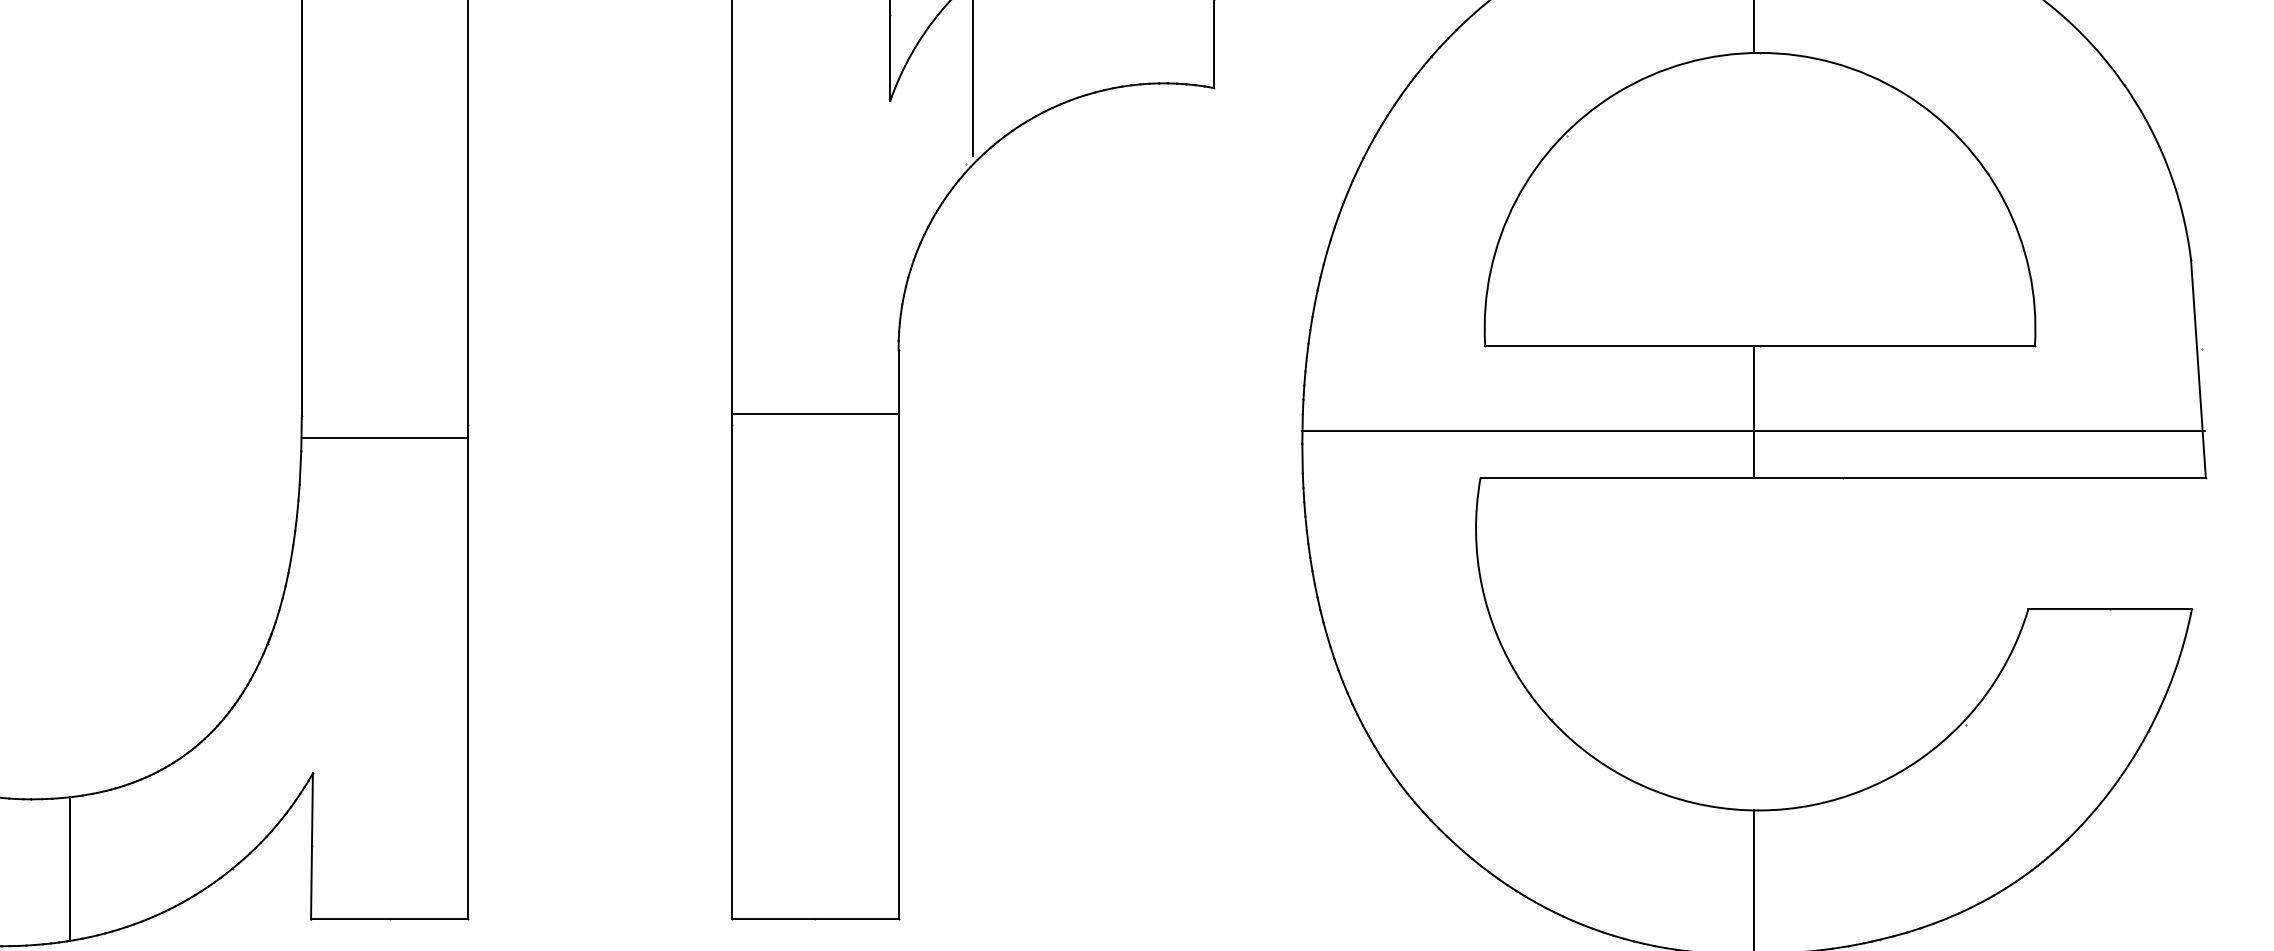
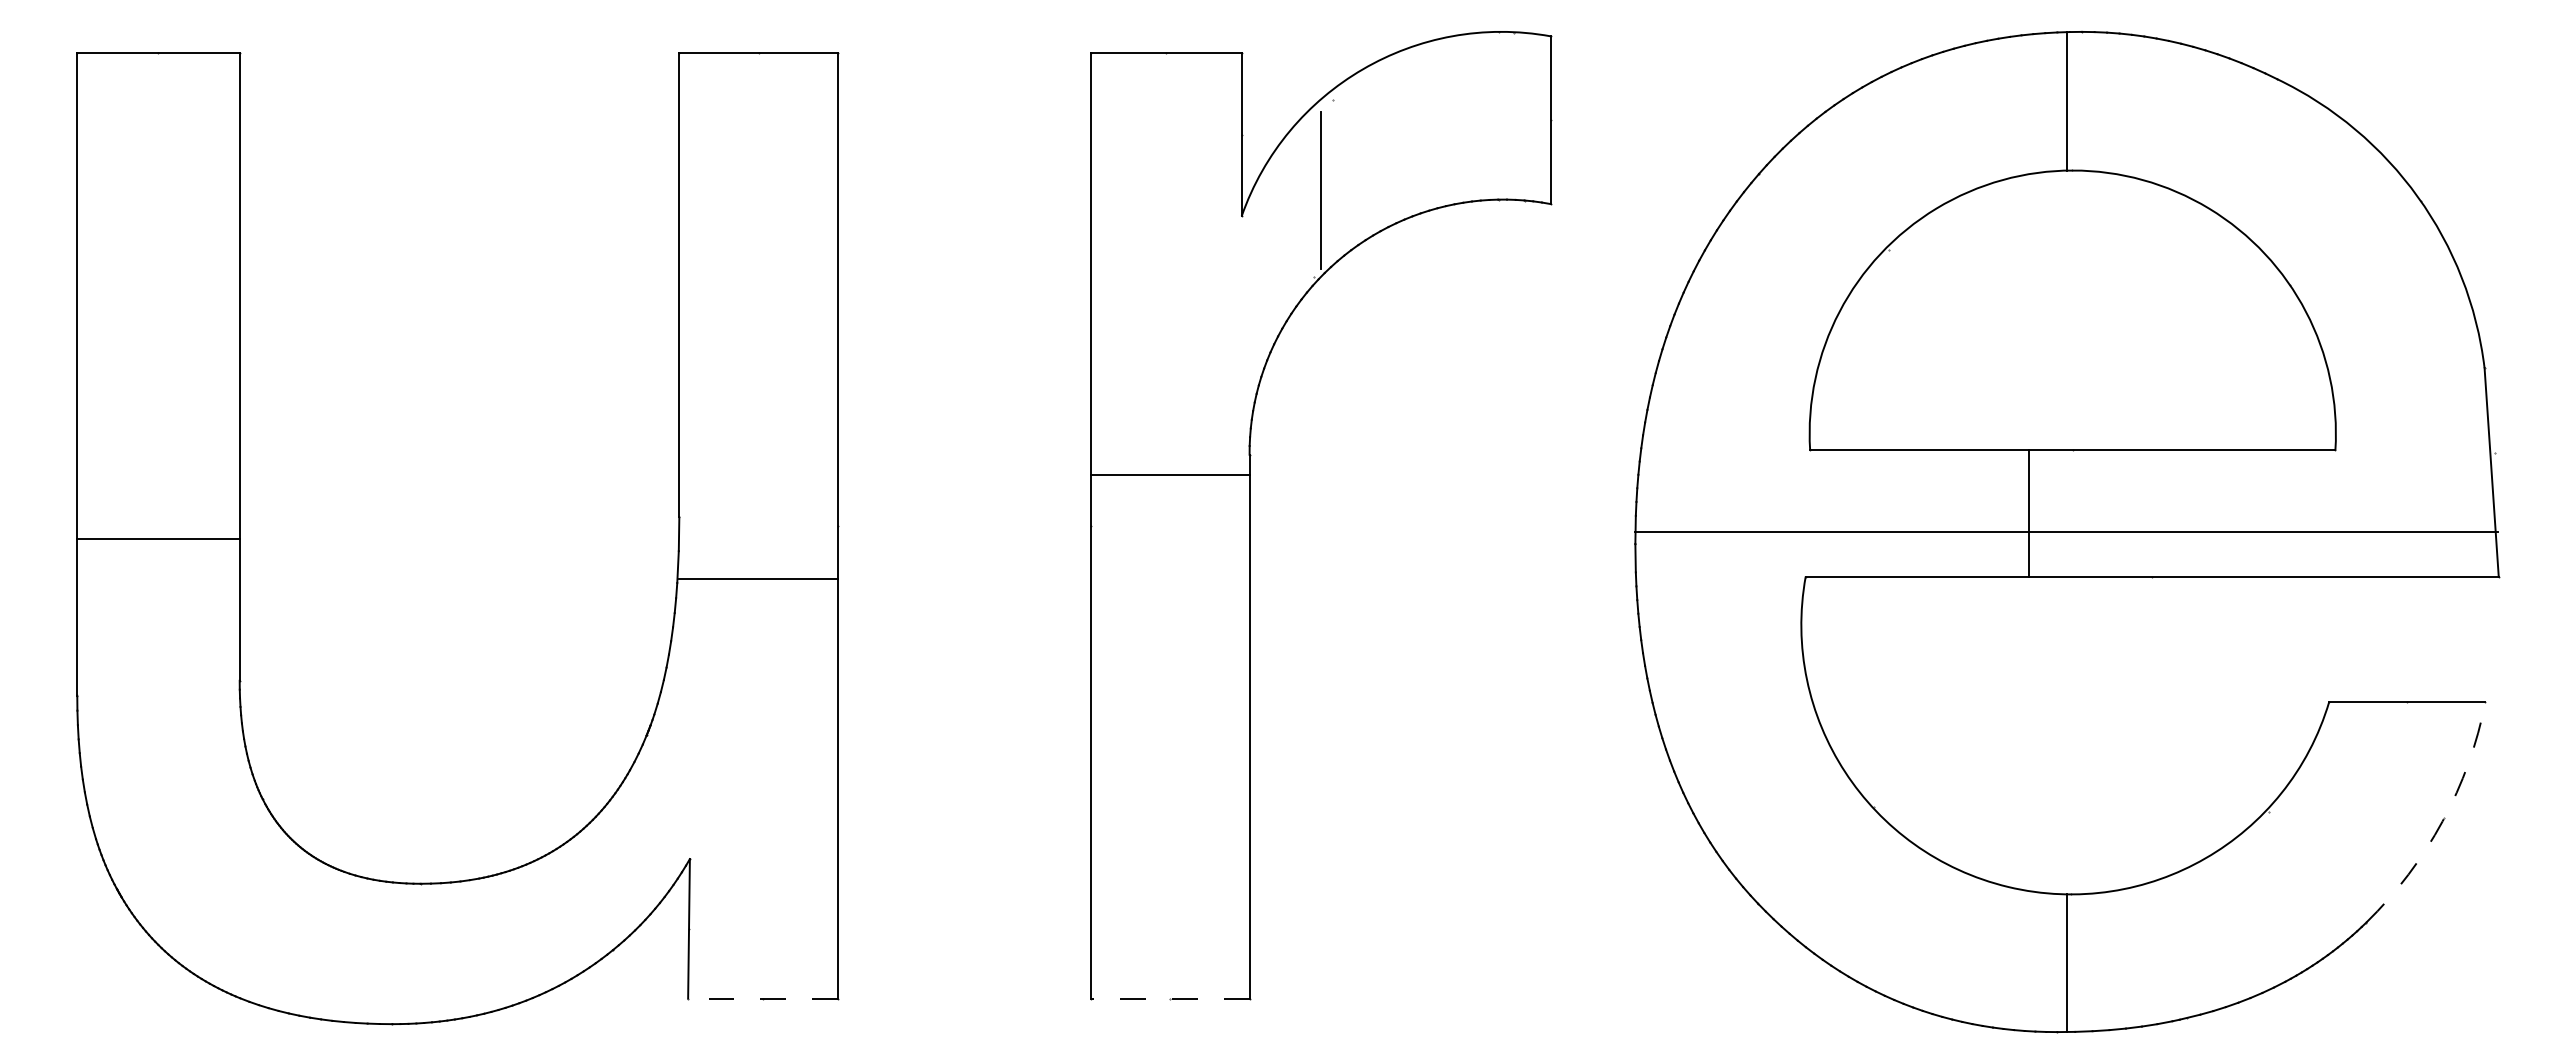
line: (1754, 411) -> (2029, 513), moved
line: (814, 413) -> (1169, 475), moved
line: (384, 438) -> (758, 578), moved
arc: (2146, 734) -> (2442, 821), solid -> dashed
line: (69, 869) -> (457, 950), removed
line: (388, 919) -> (762, 998), solid -> dashed
line: (814, 919) -> (1169, 998), solid -> dashed

